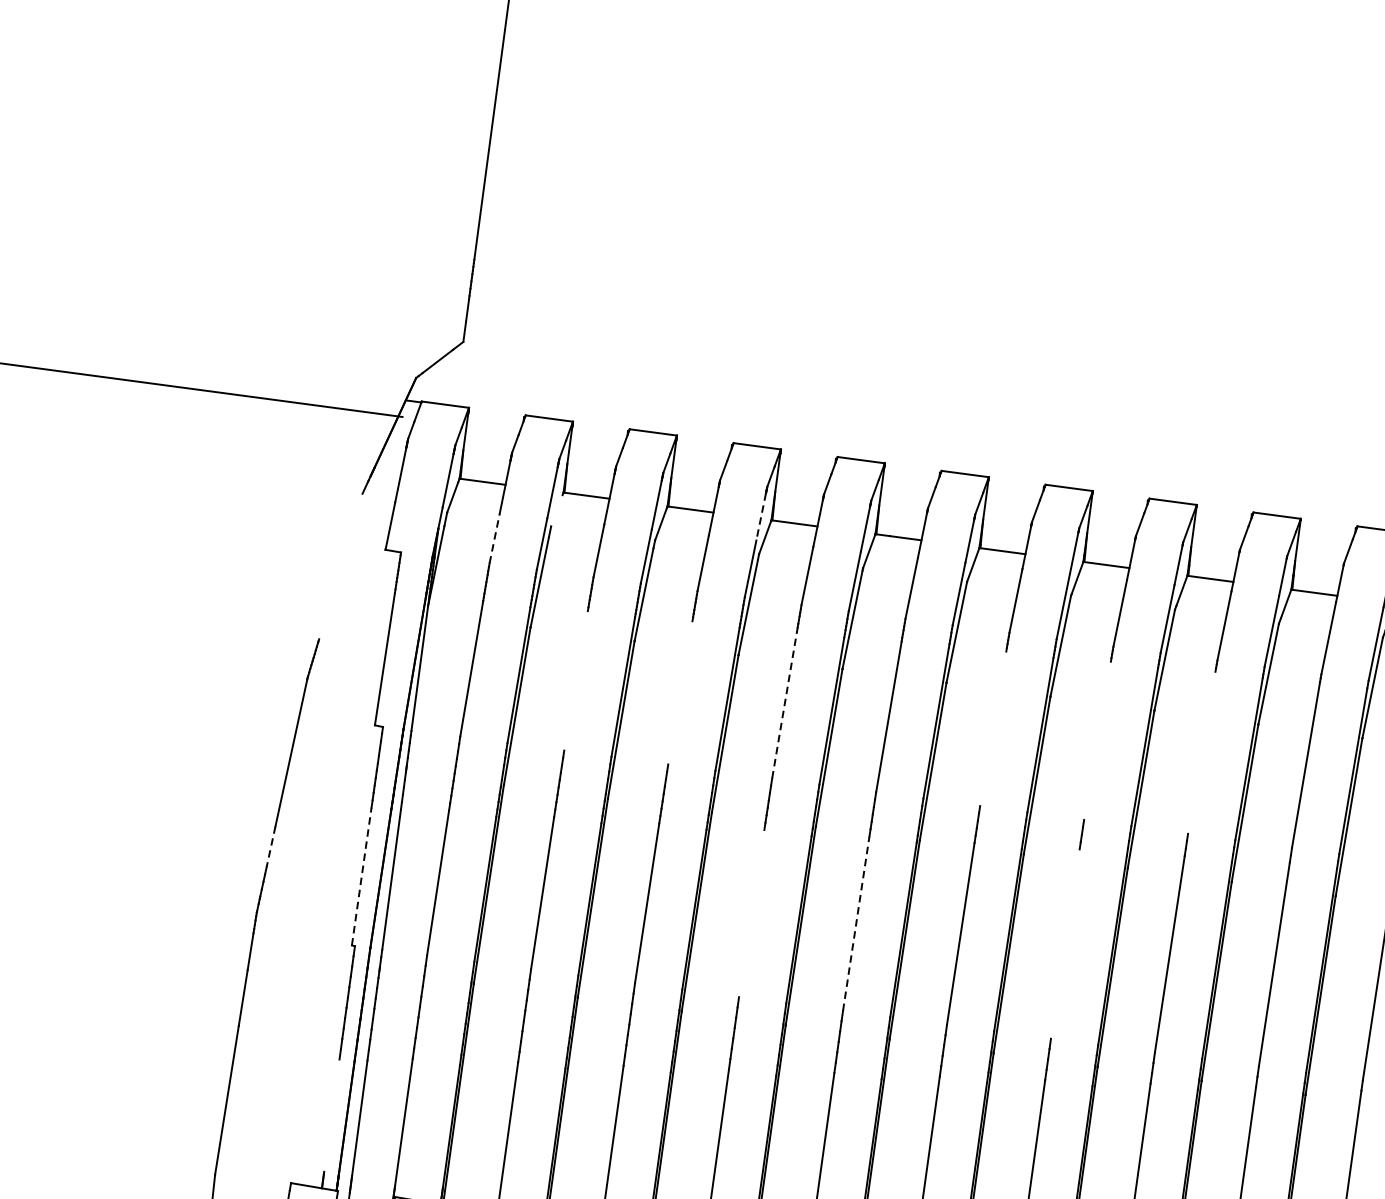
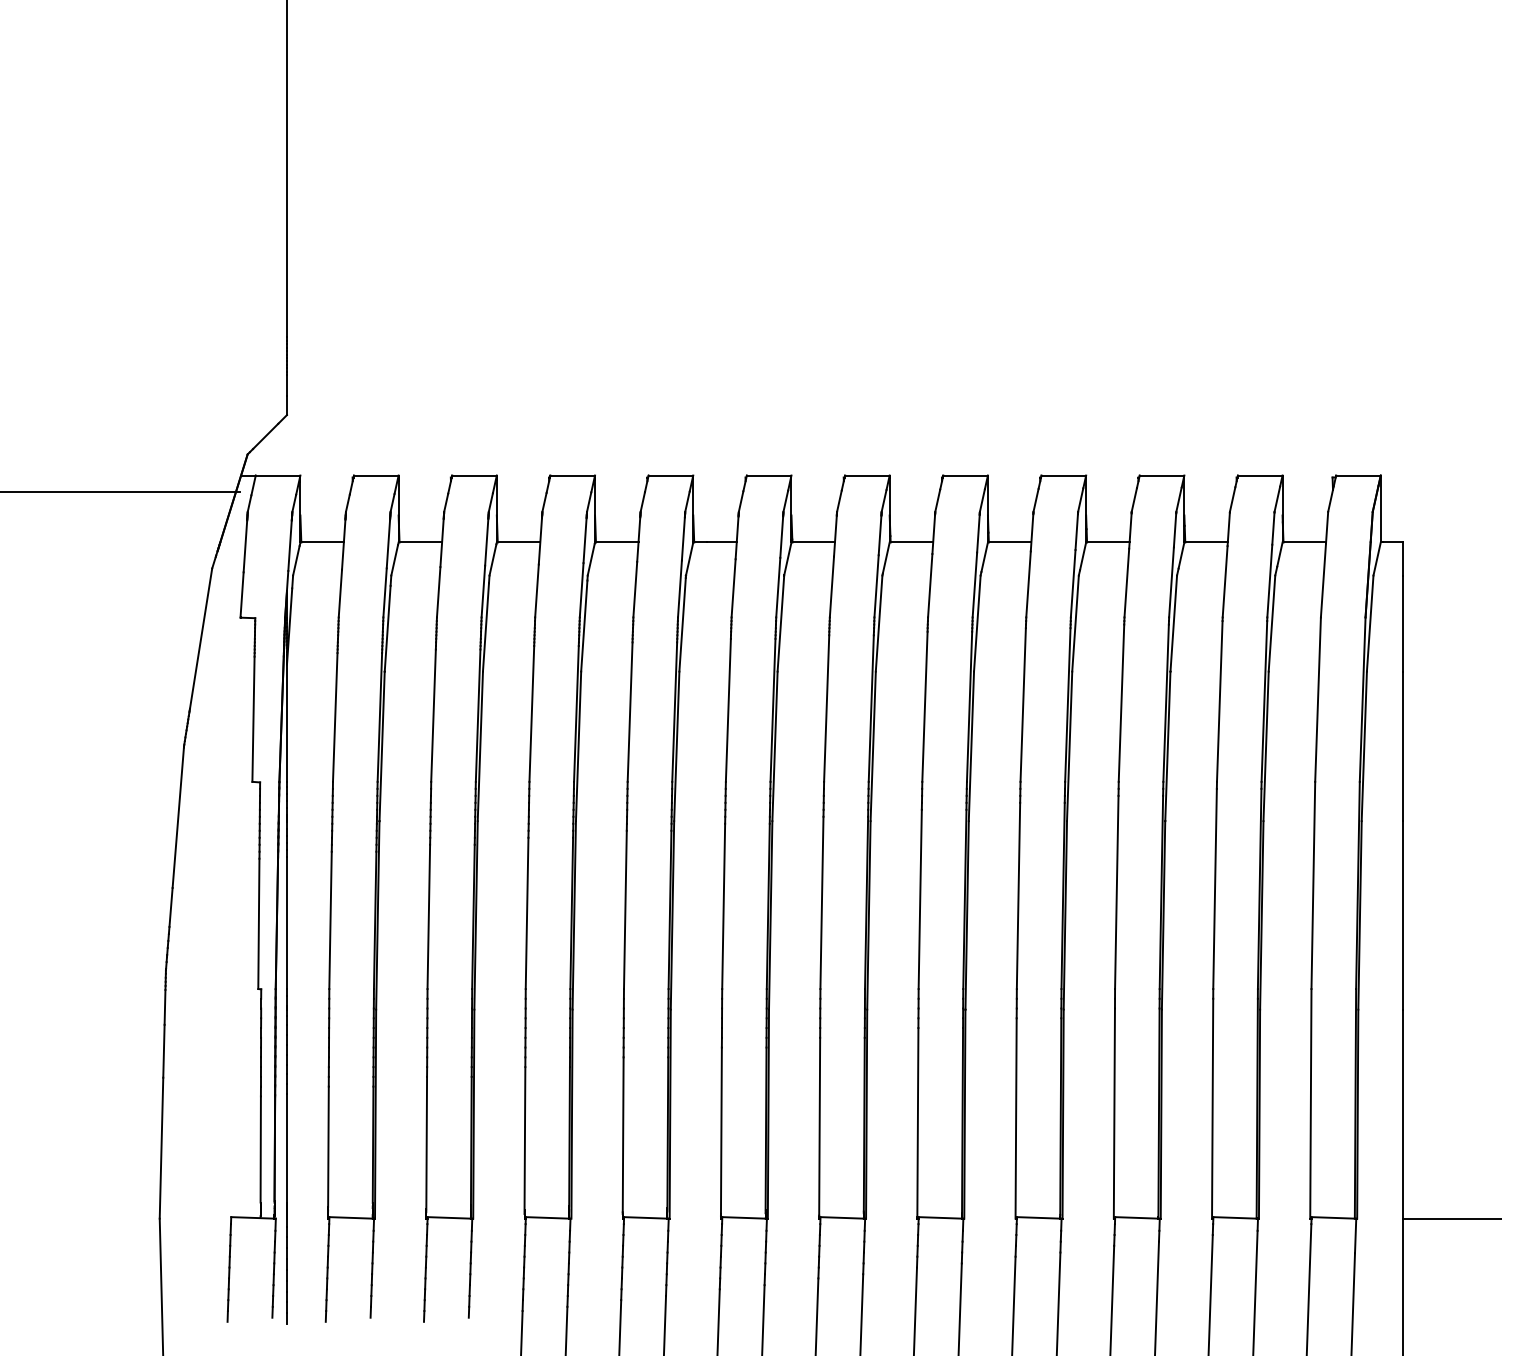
line: (556, 511) -> (394, 560), added
line: (761, 516) -> (585, 540), dashed -> solid
line: (494, 538) -> (340, 593), dashed -> solid
line: (340, 566) -> (200, 638), added
line: (576, 680) -> (433, 715), added
line: (680, 692) -> (531, 713), added
line: (784, 705) -> (630, 712), dashed -> solid
line: (993, 728) -> (826, 708), added
line: (1097, 740) -> (924, 706), added
line: (1201, 752) -> (1022, 704), added
line: (271, 846) -> (171, 907), dashed -> solid
line: (361, 876) -> (258, 923), dashed -> solid
line: (751, 913) -> (625, 909), added
line: (856, 923) -> (723, 906), dashed -> solid
line: (1064, 944) -> (919, 899), added
line: (331, 1115) -> (260, 1149), added

